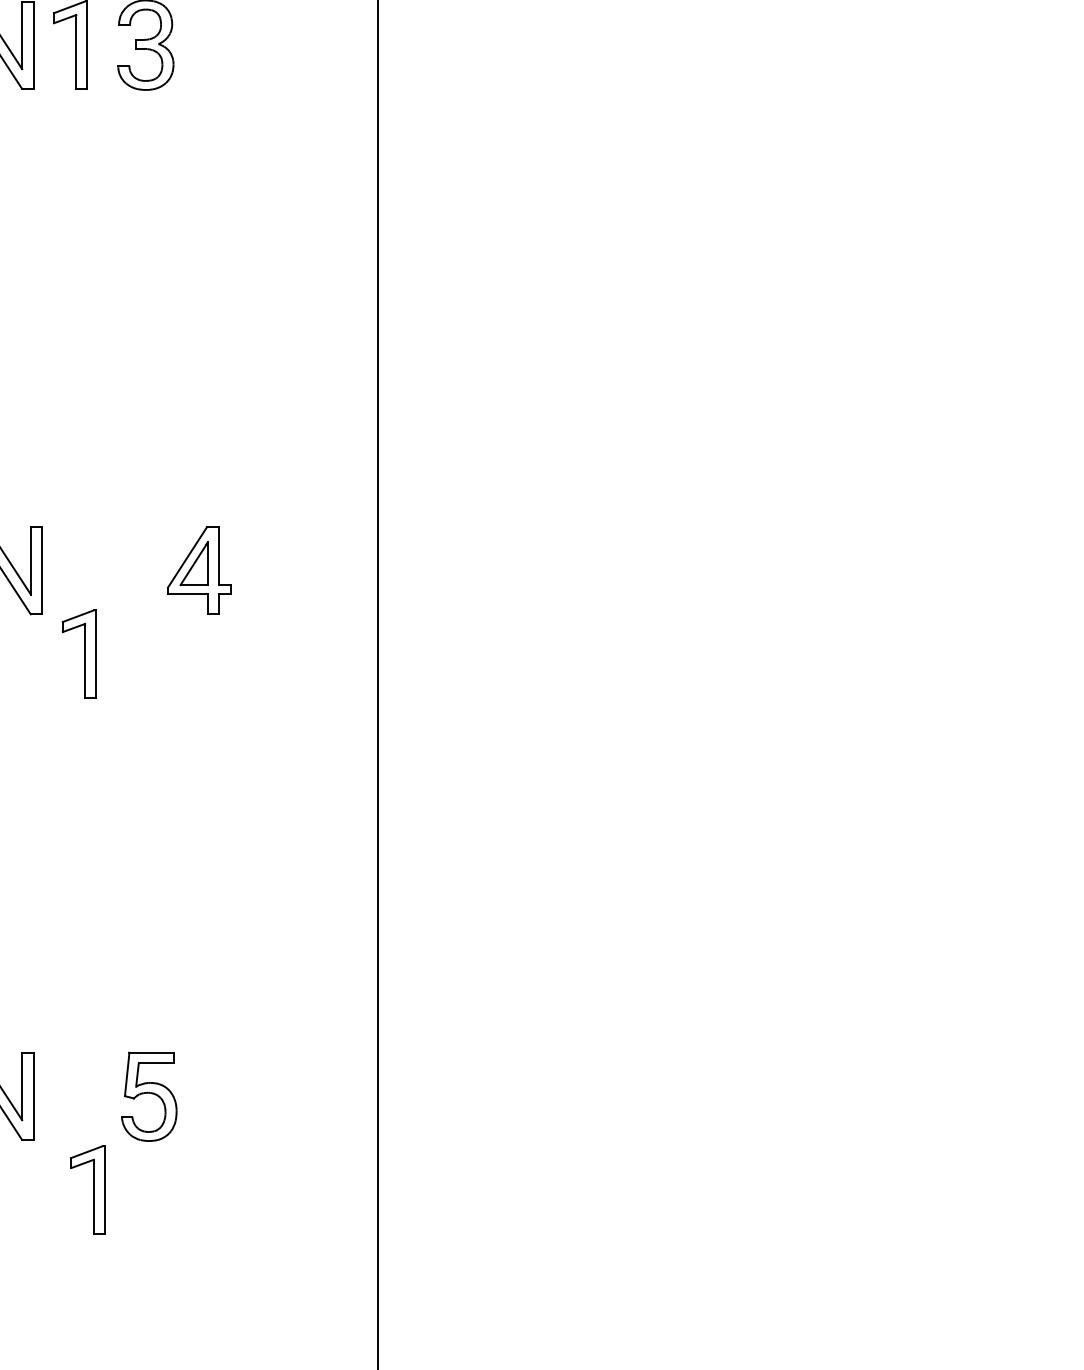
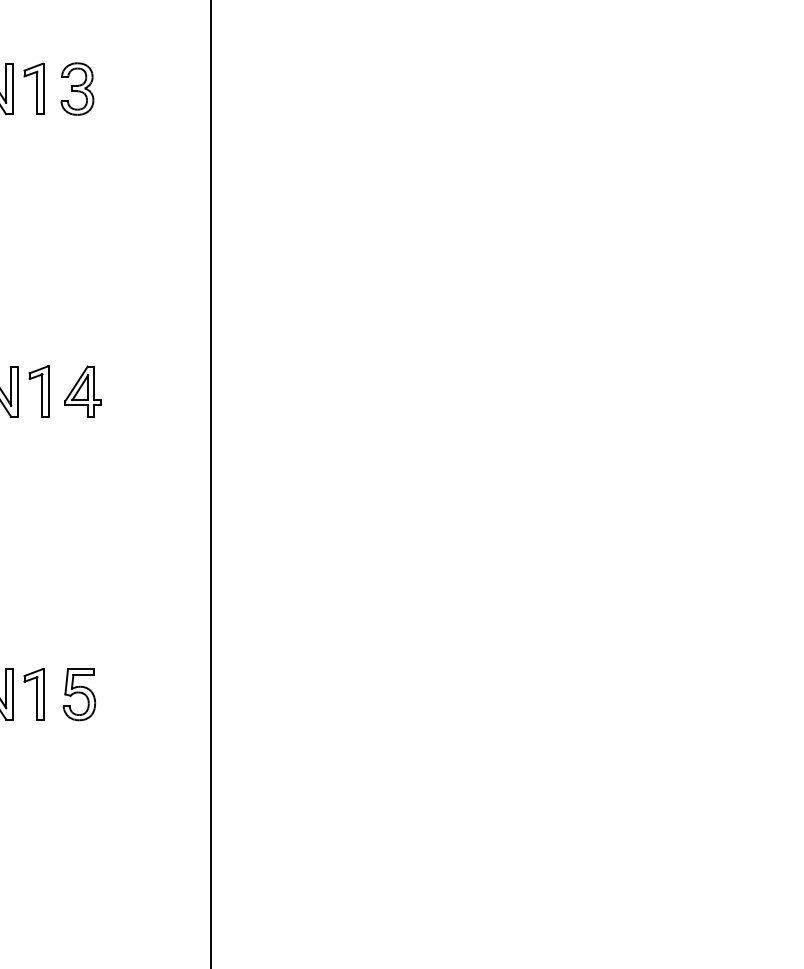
part: (198, 570) -> (82, 391), moved
part: (78, 653) -> (38, 391), moved
part: (86, 1190) -> (33, 694), moved

